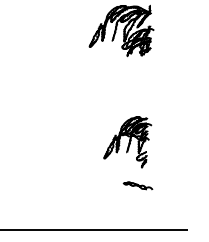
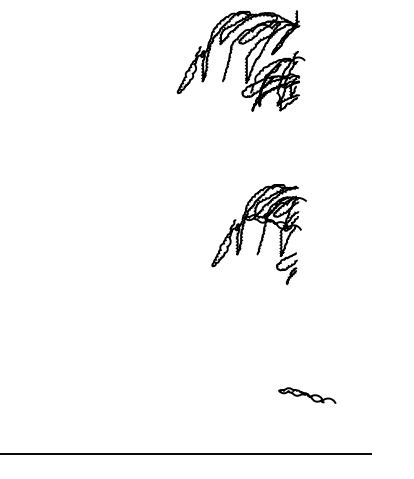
part: (127, 142) -> (258, 234), moved
curve: (137, 185) -> (305, 394), moved

